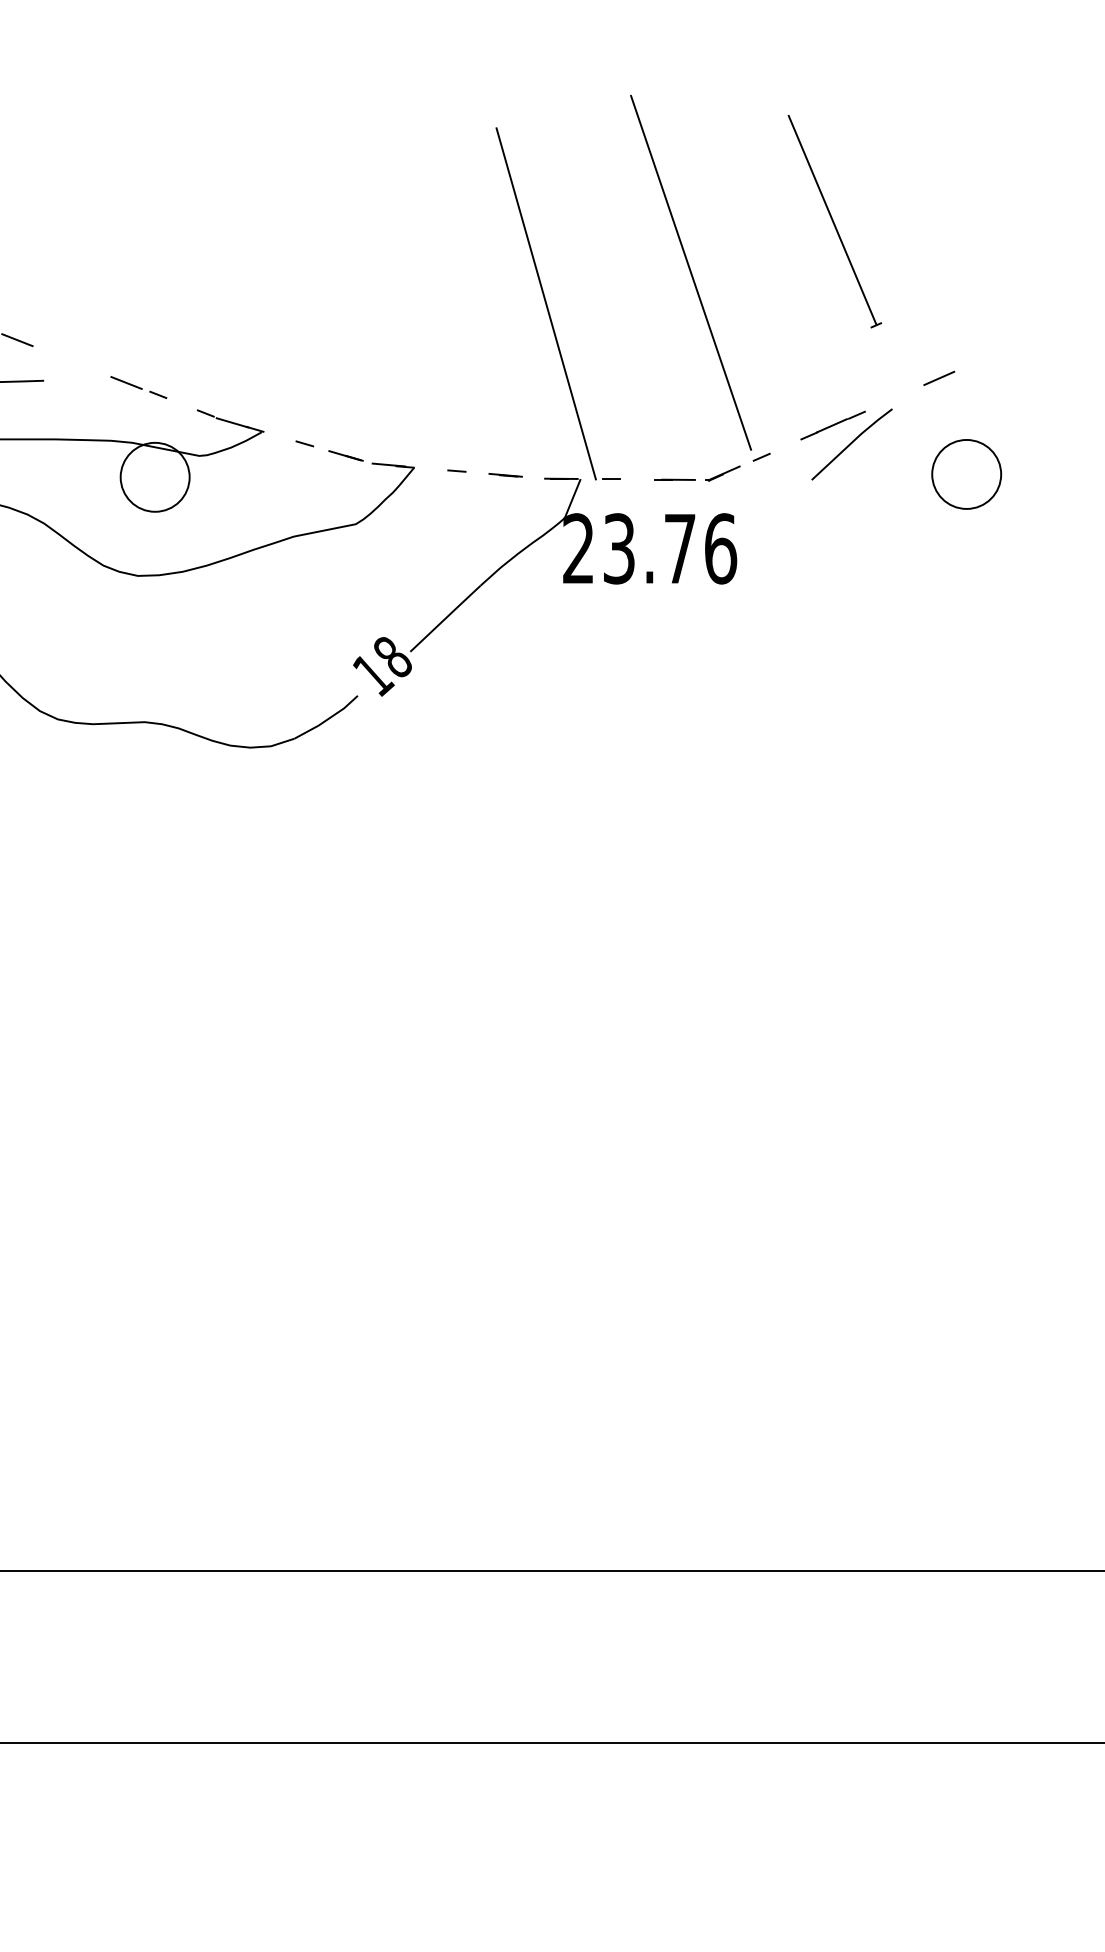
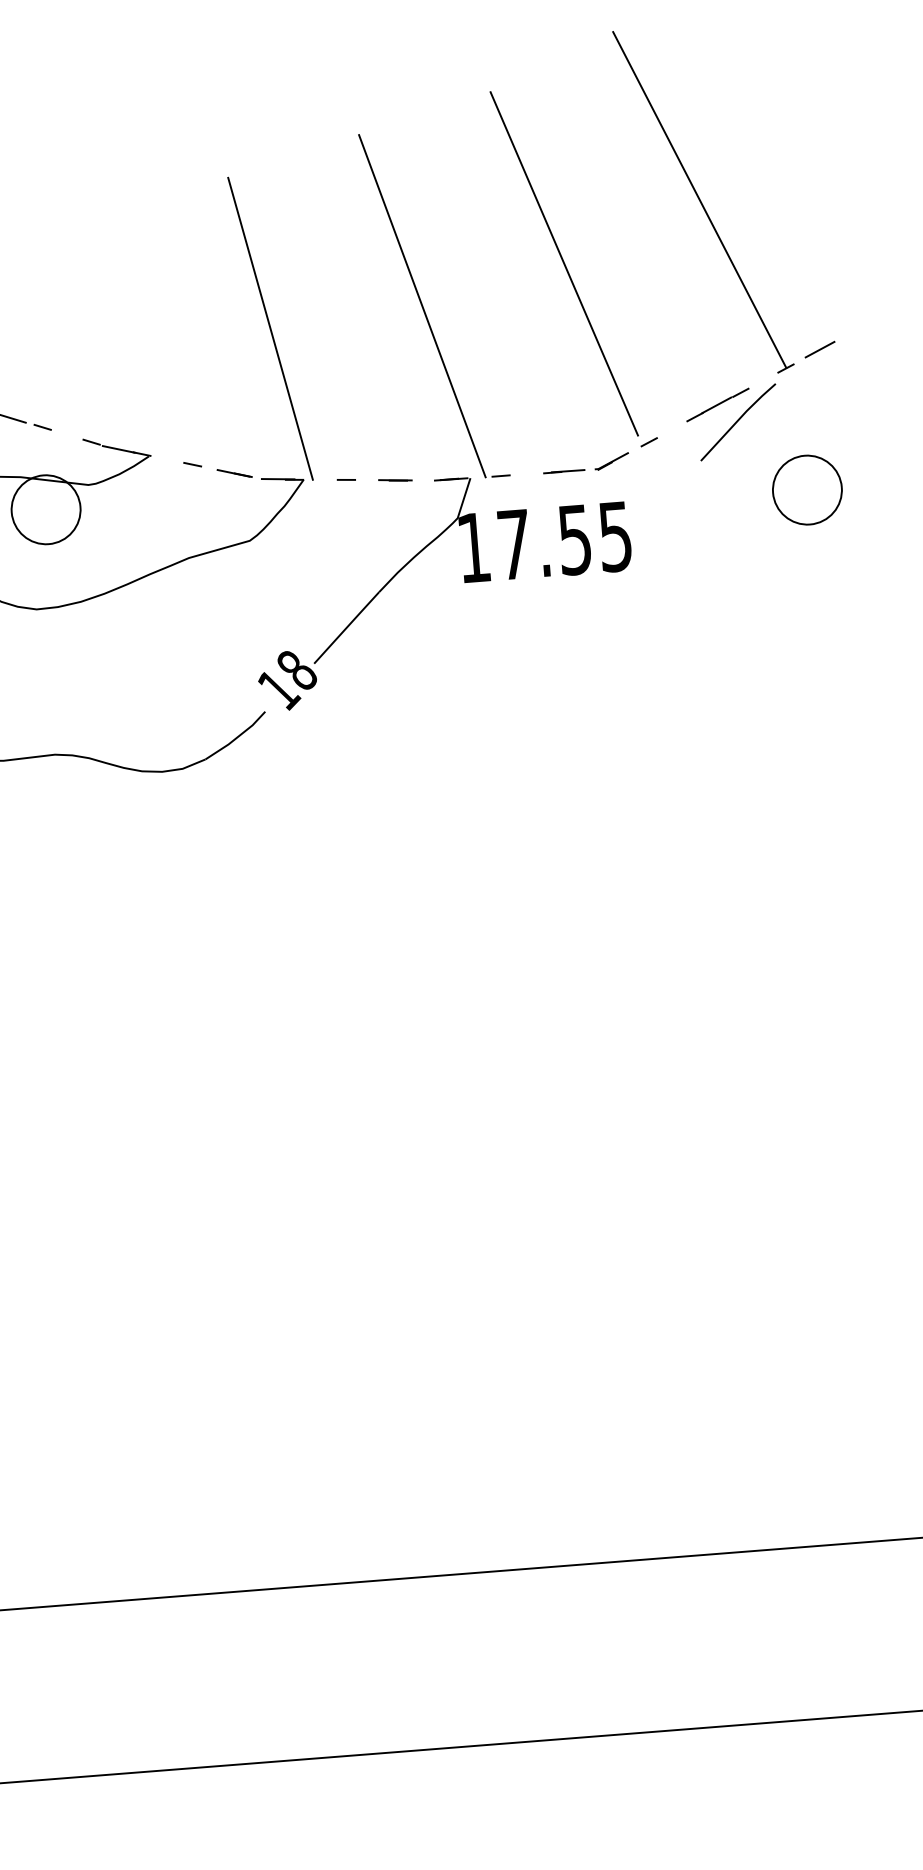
part: (834, 221) -> (703, 201), size x1.67
line: (392, 314) -> (269, 328), added
part: (966, 474) -> (807, 490), moved
text: (650, 548) -> (545, 541), 23.76 -> 17.55

